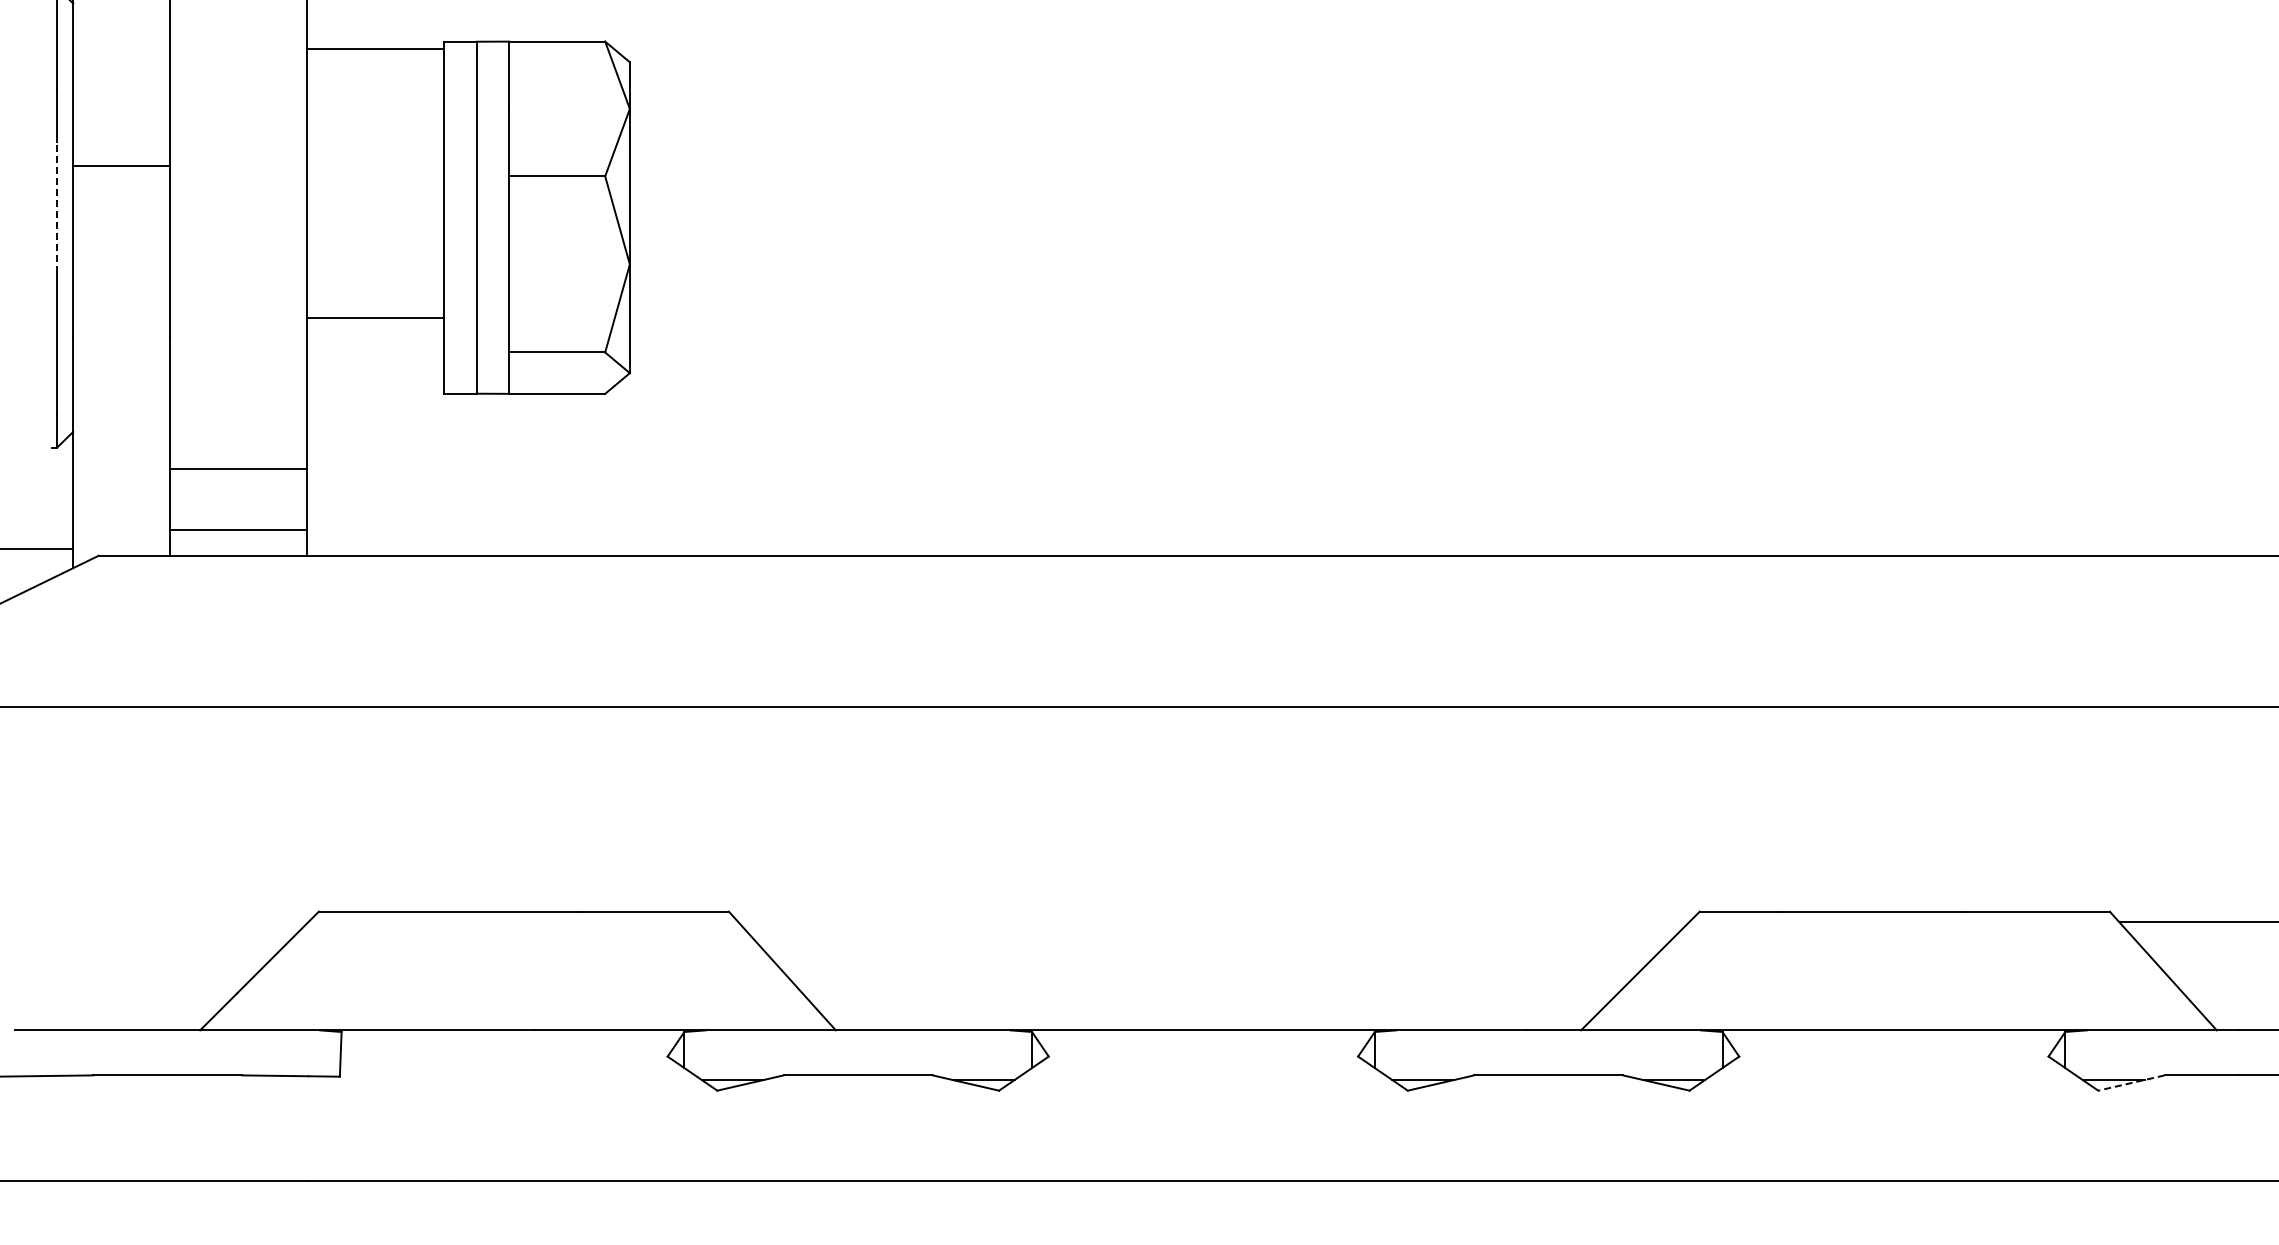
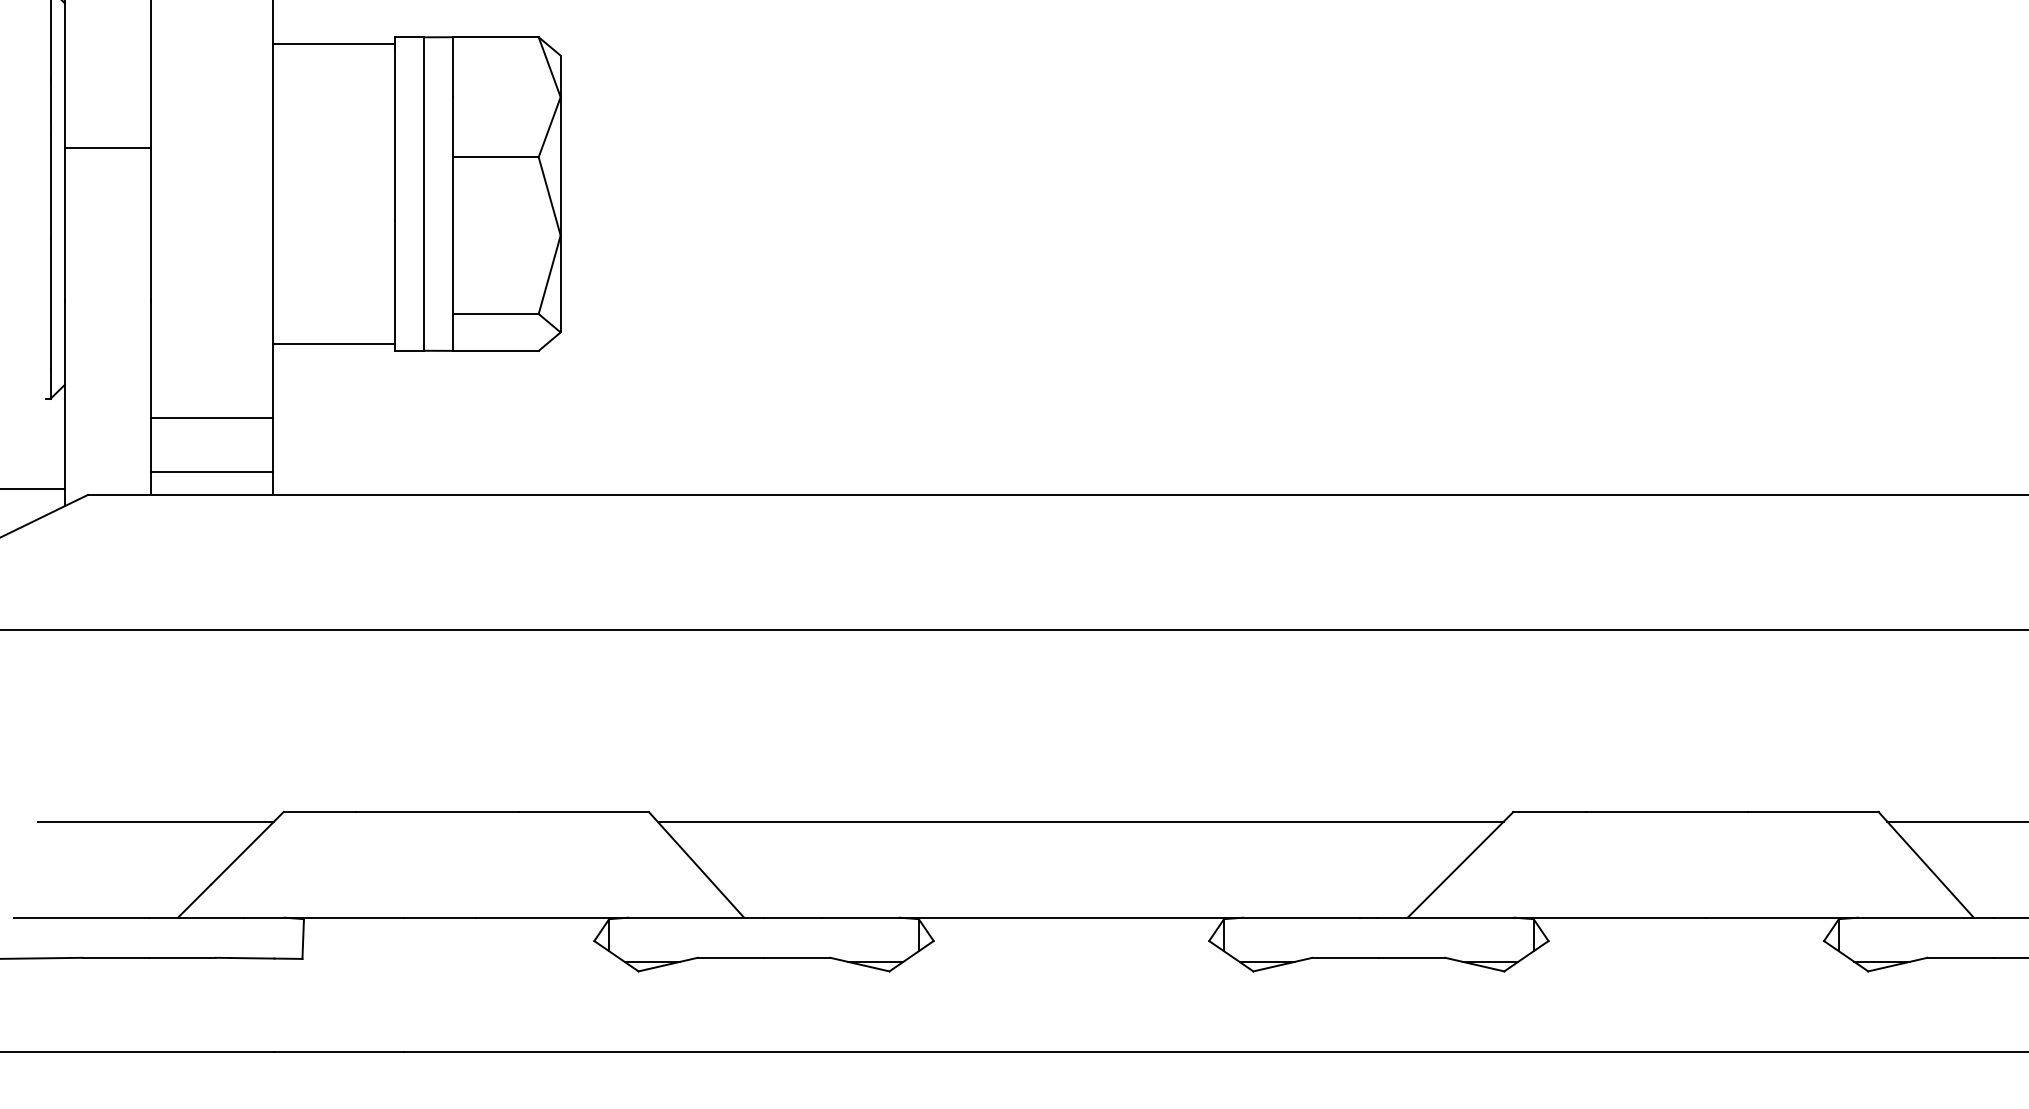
line: (57, 205) -> (50, 183), dashed -> solid
line: (375, 318) -> (334, 344), moved
line: (175, 922) -> (156, 821), added
line: (1213, 922) -> (1080, 821), added
line: (2130, 1083) -> (1896, 965), dashed -> solid

